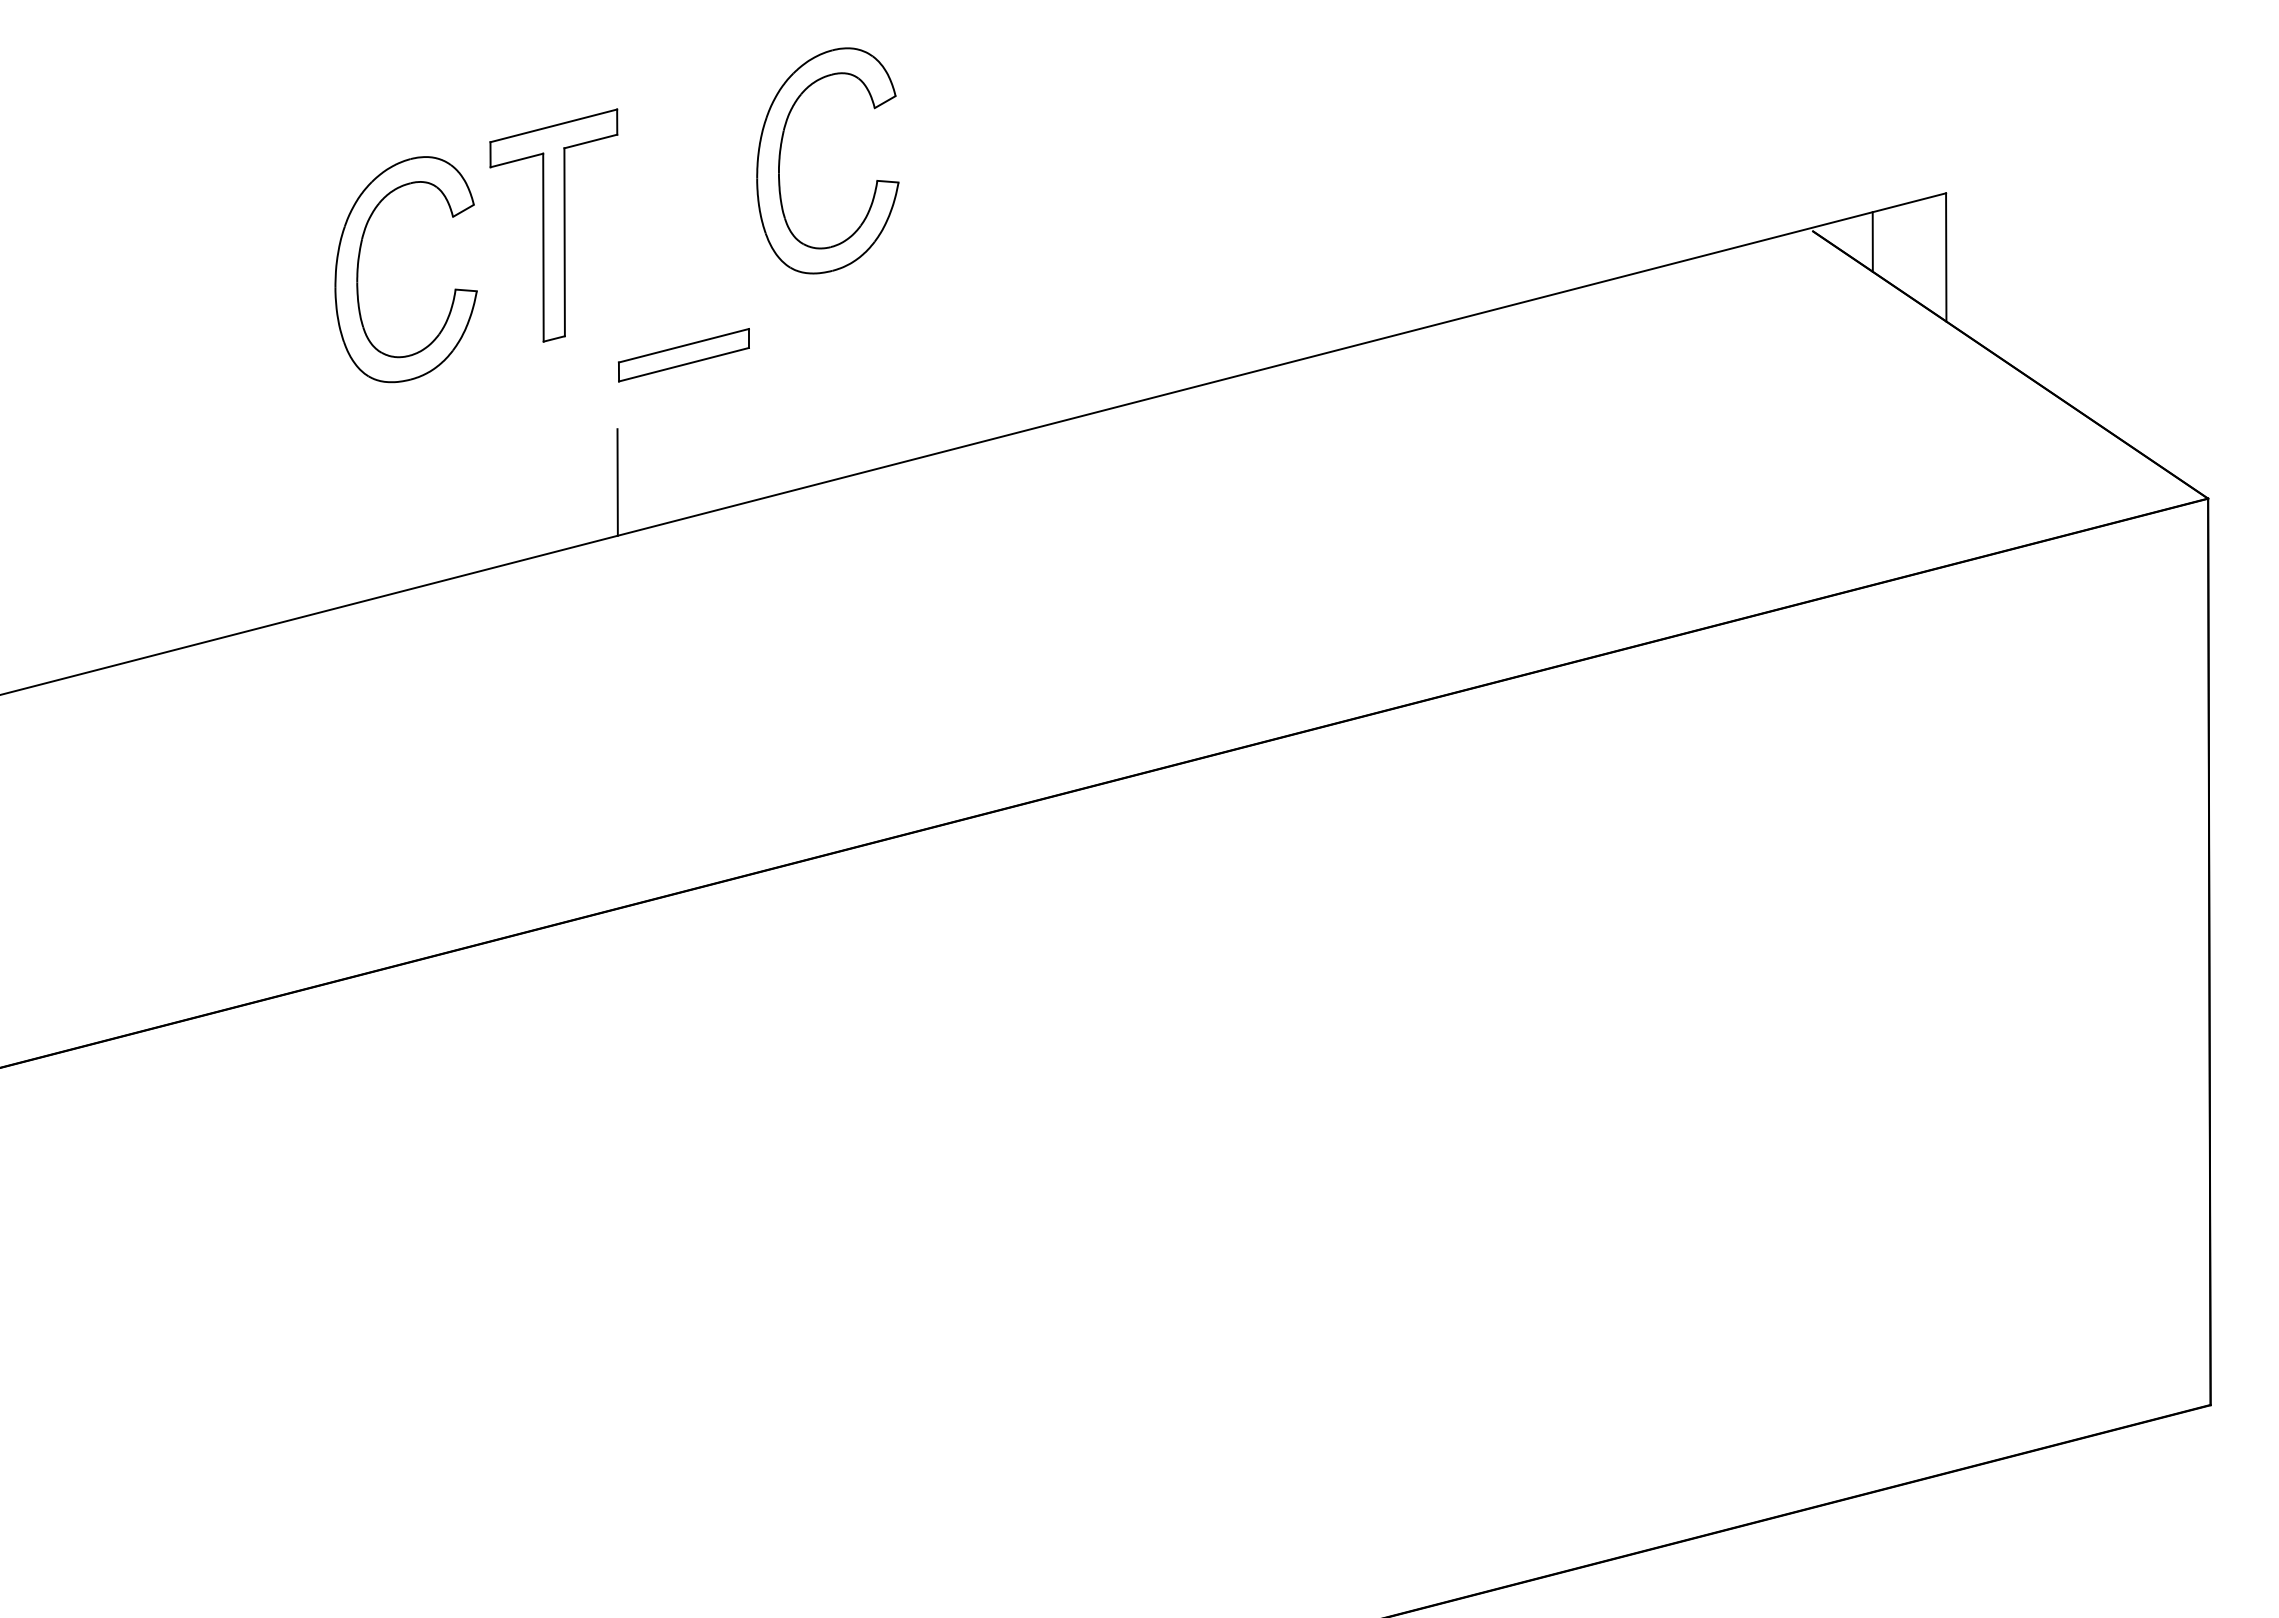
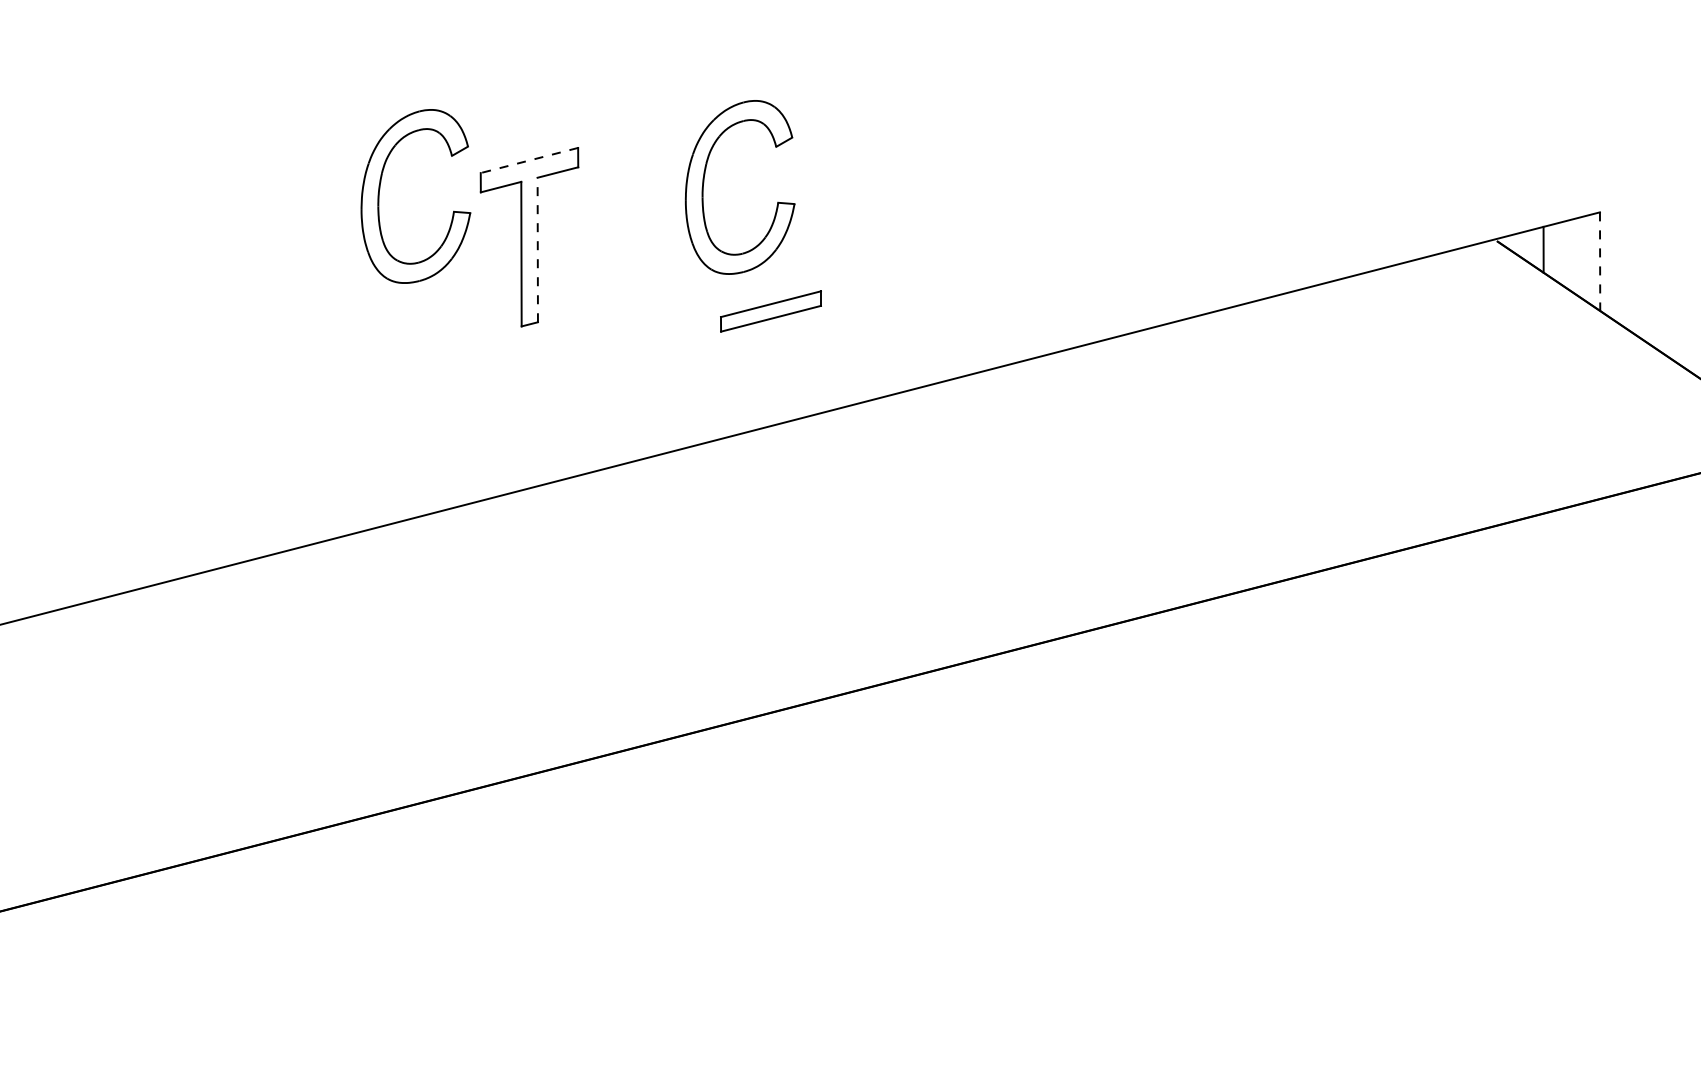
line: (553, 125) -> (529, 160), solid -> dashed
line: (564, 242) -> (537, 250), solid -> dashed
line: (1946, 257) -> (1600, 261), solid -> dashed
part: (359, 262) -> (380, 190), moved
part: (683, 355) -> (770, 311), moved
line: (617, 482) -> (578, 434), removed

